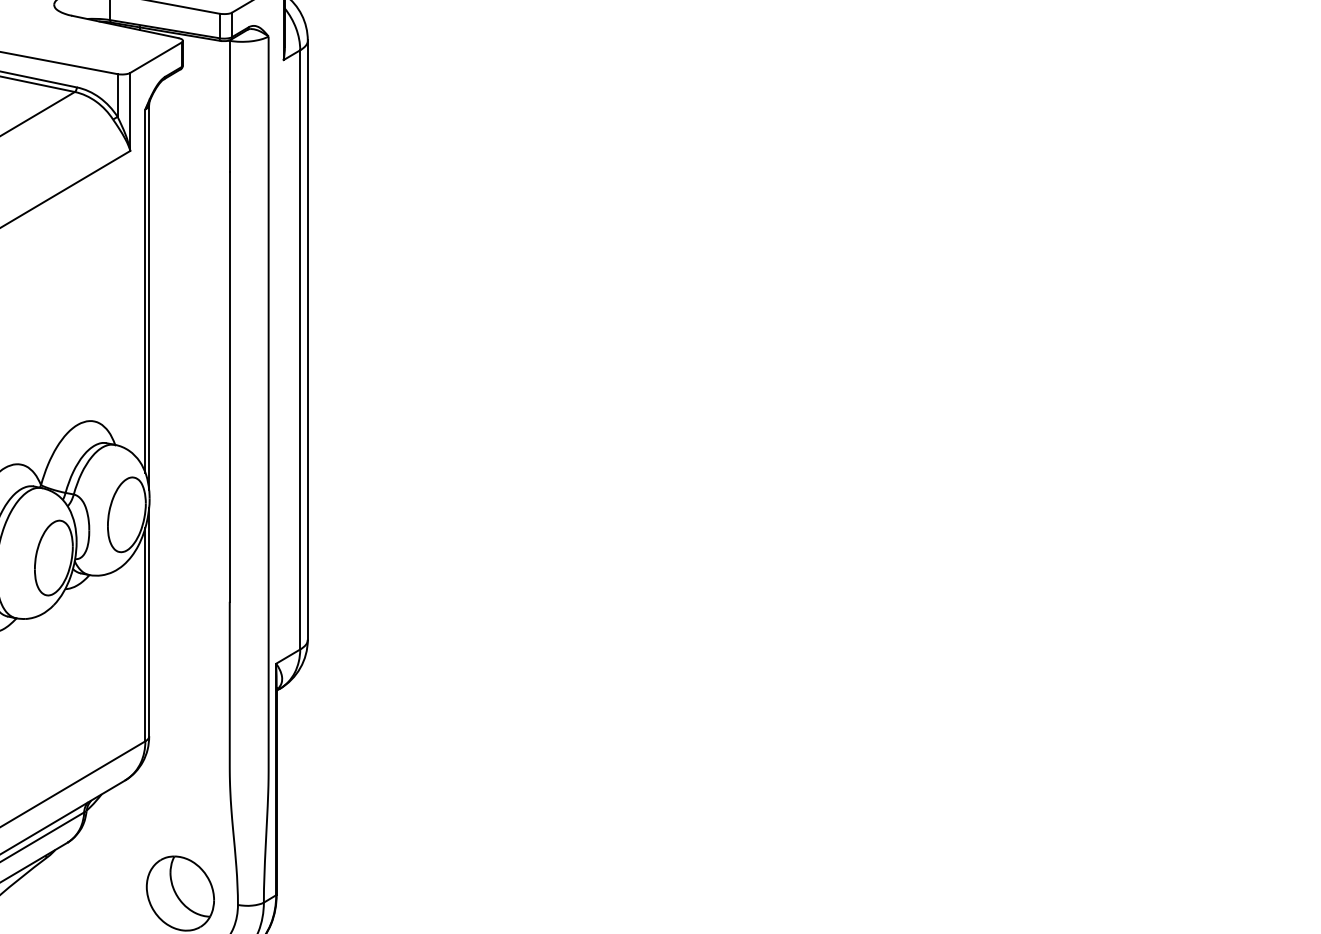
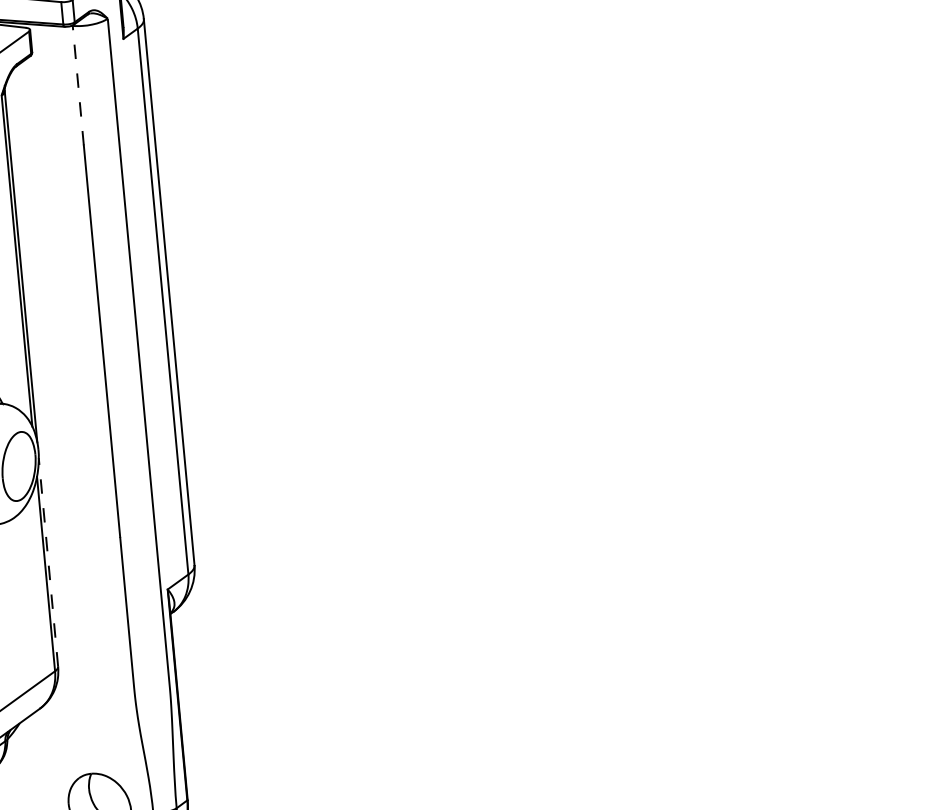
line: (229, 106) -> (78, 85), solid -> dashed
line: (149, 621) -> (48, 561), solid -> dashed

